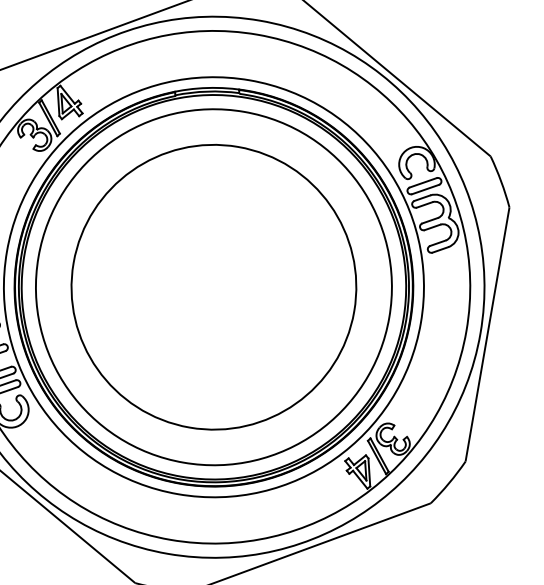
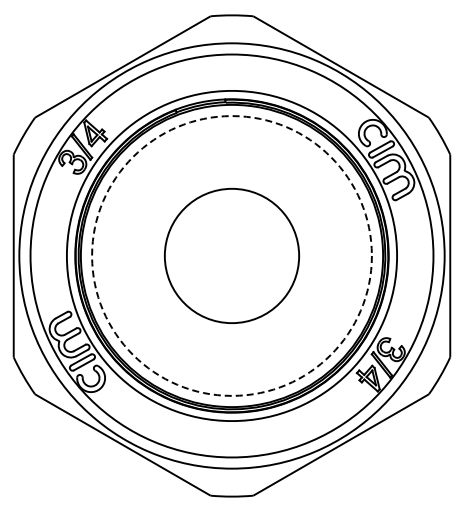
circle: (213, 286) -> (231, 255), size x0.6
circle: (213, 286) -> (231, 255), solid -> dashed

